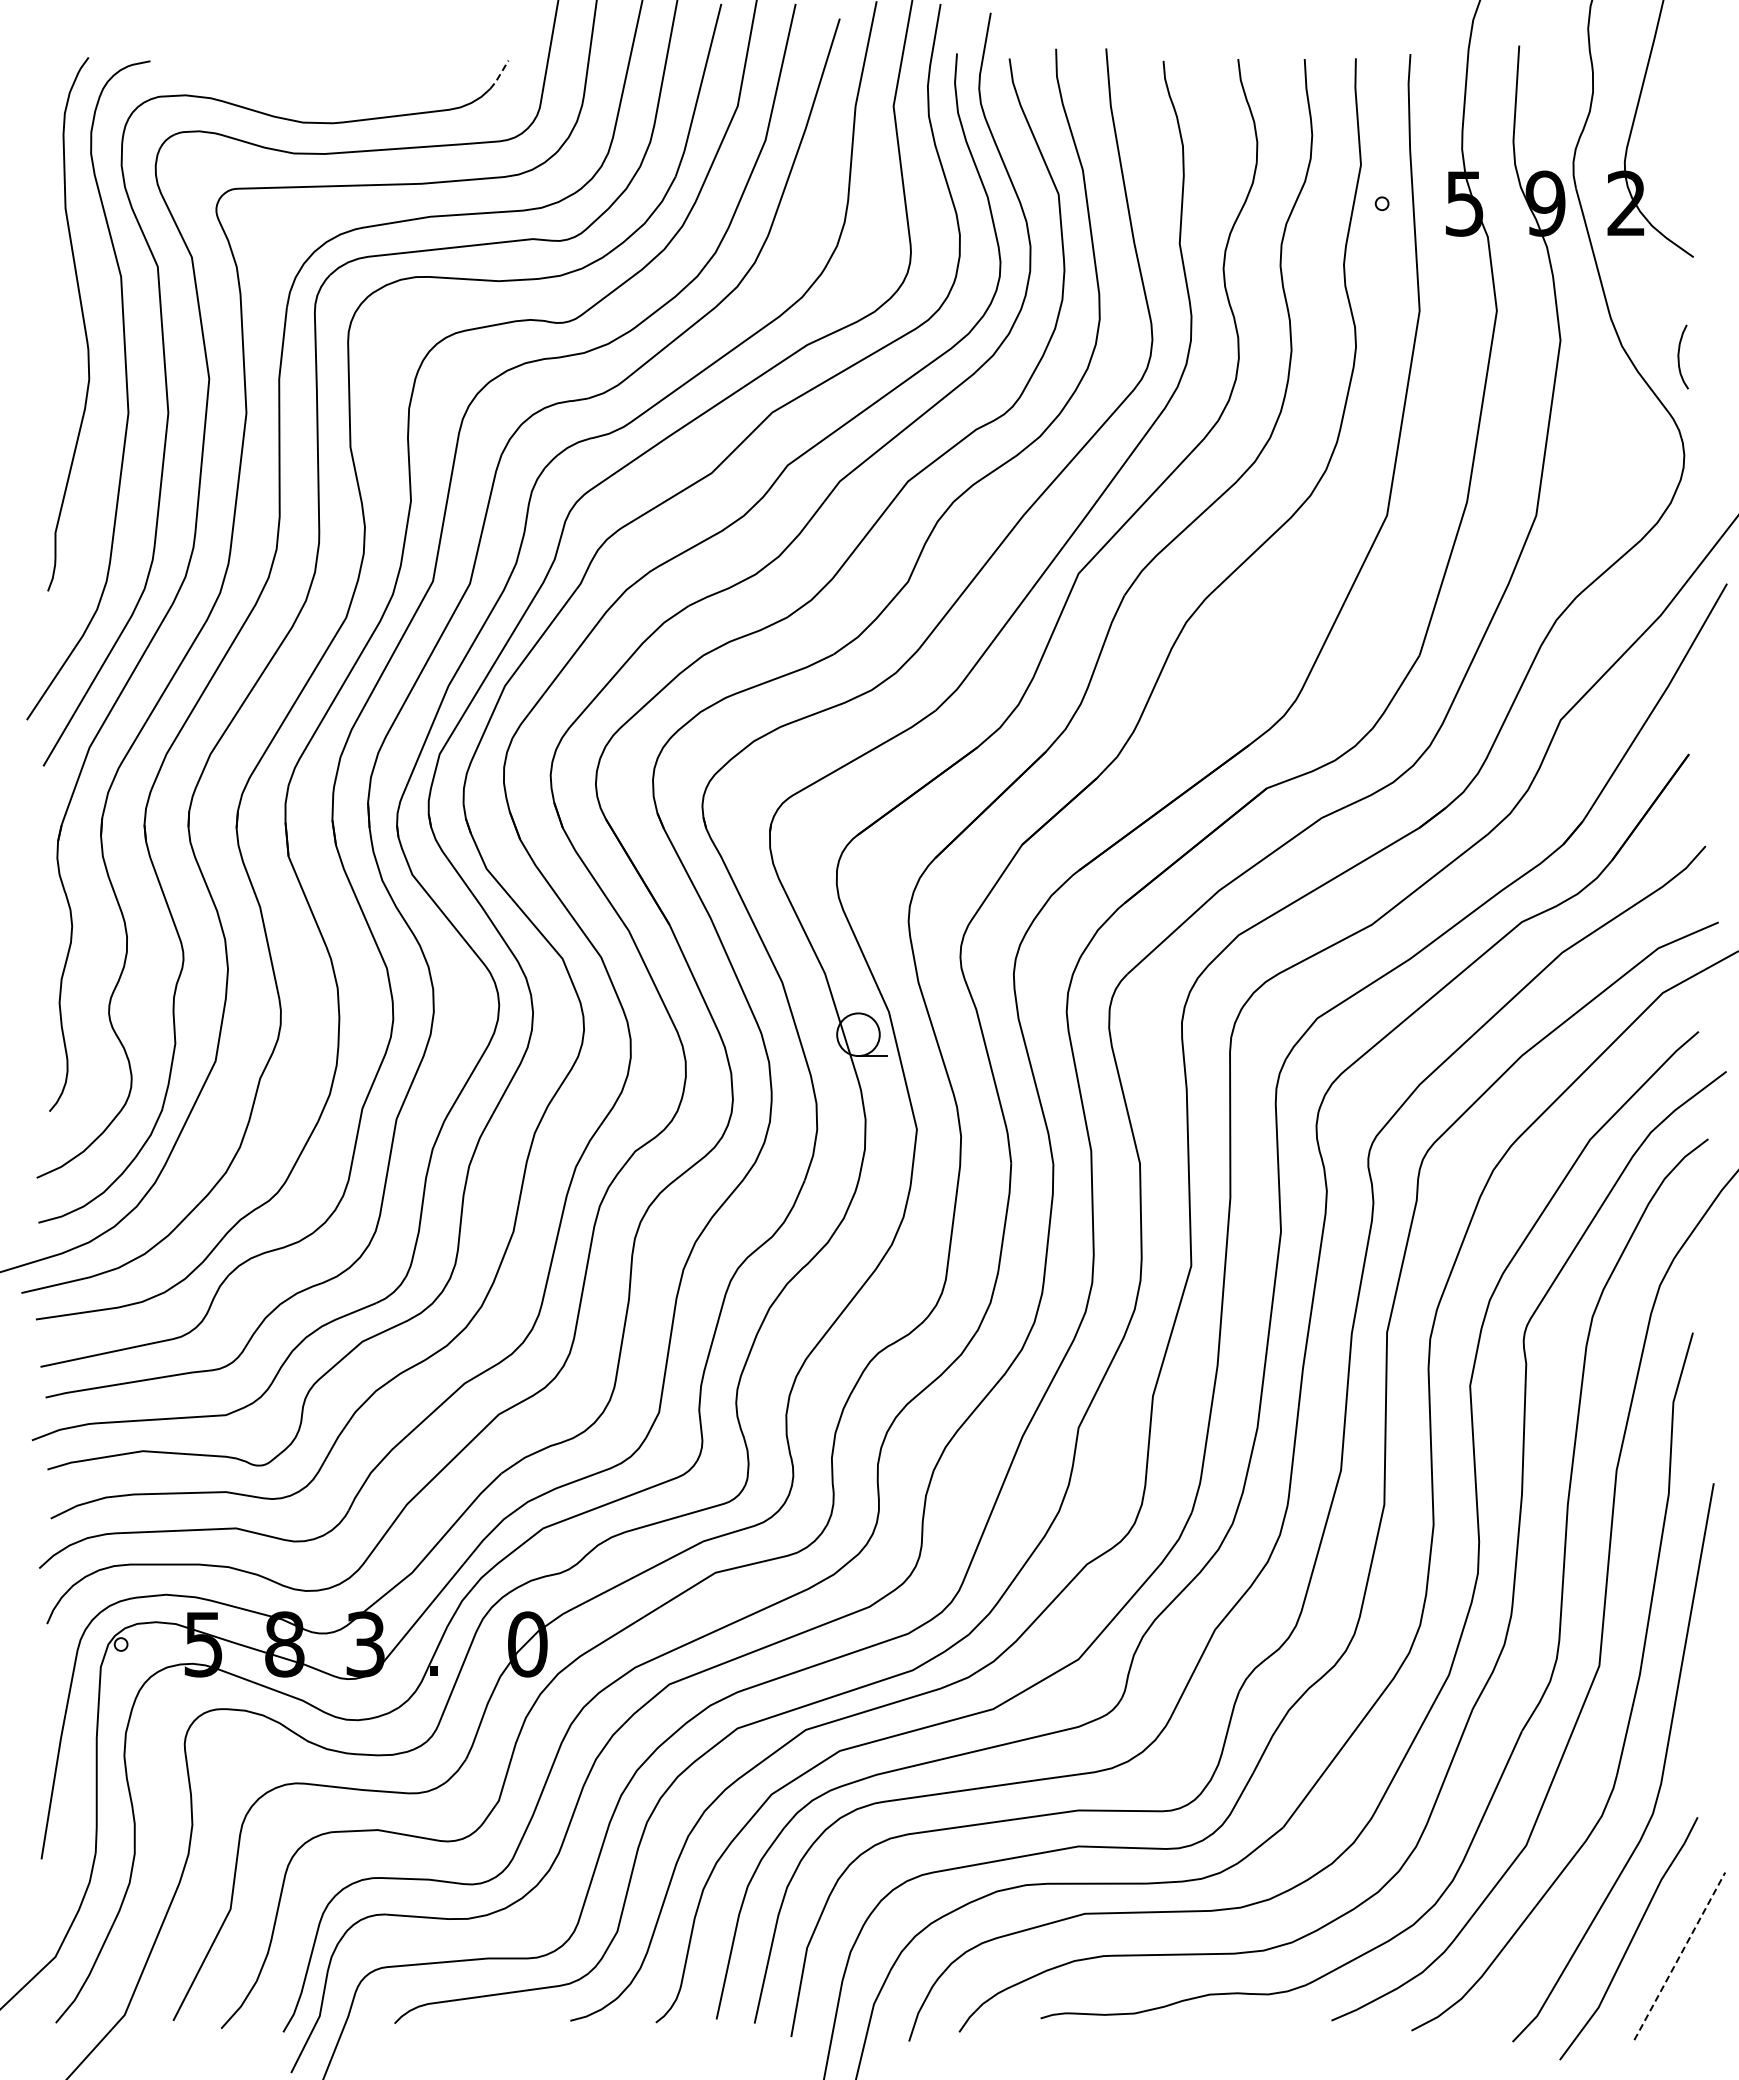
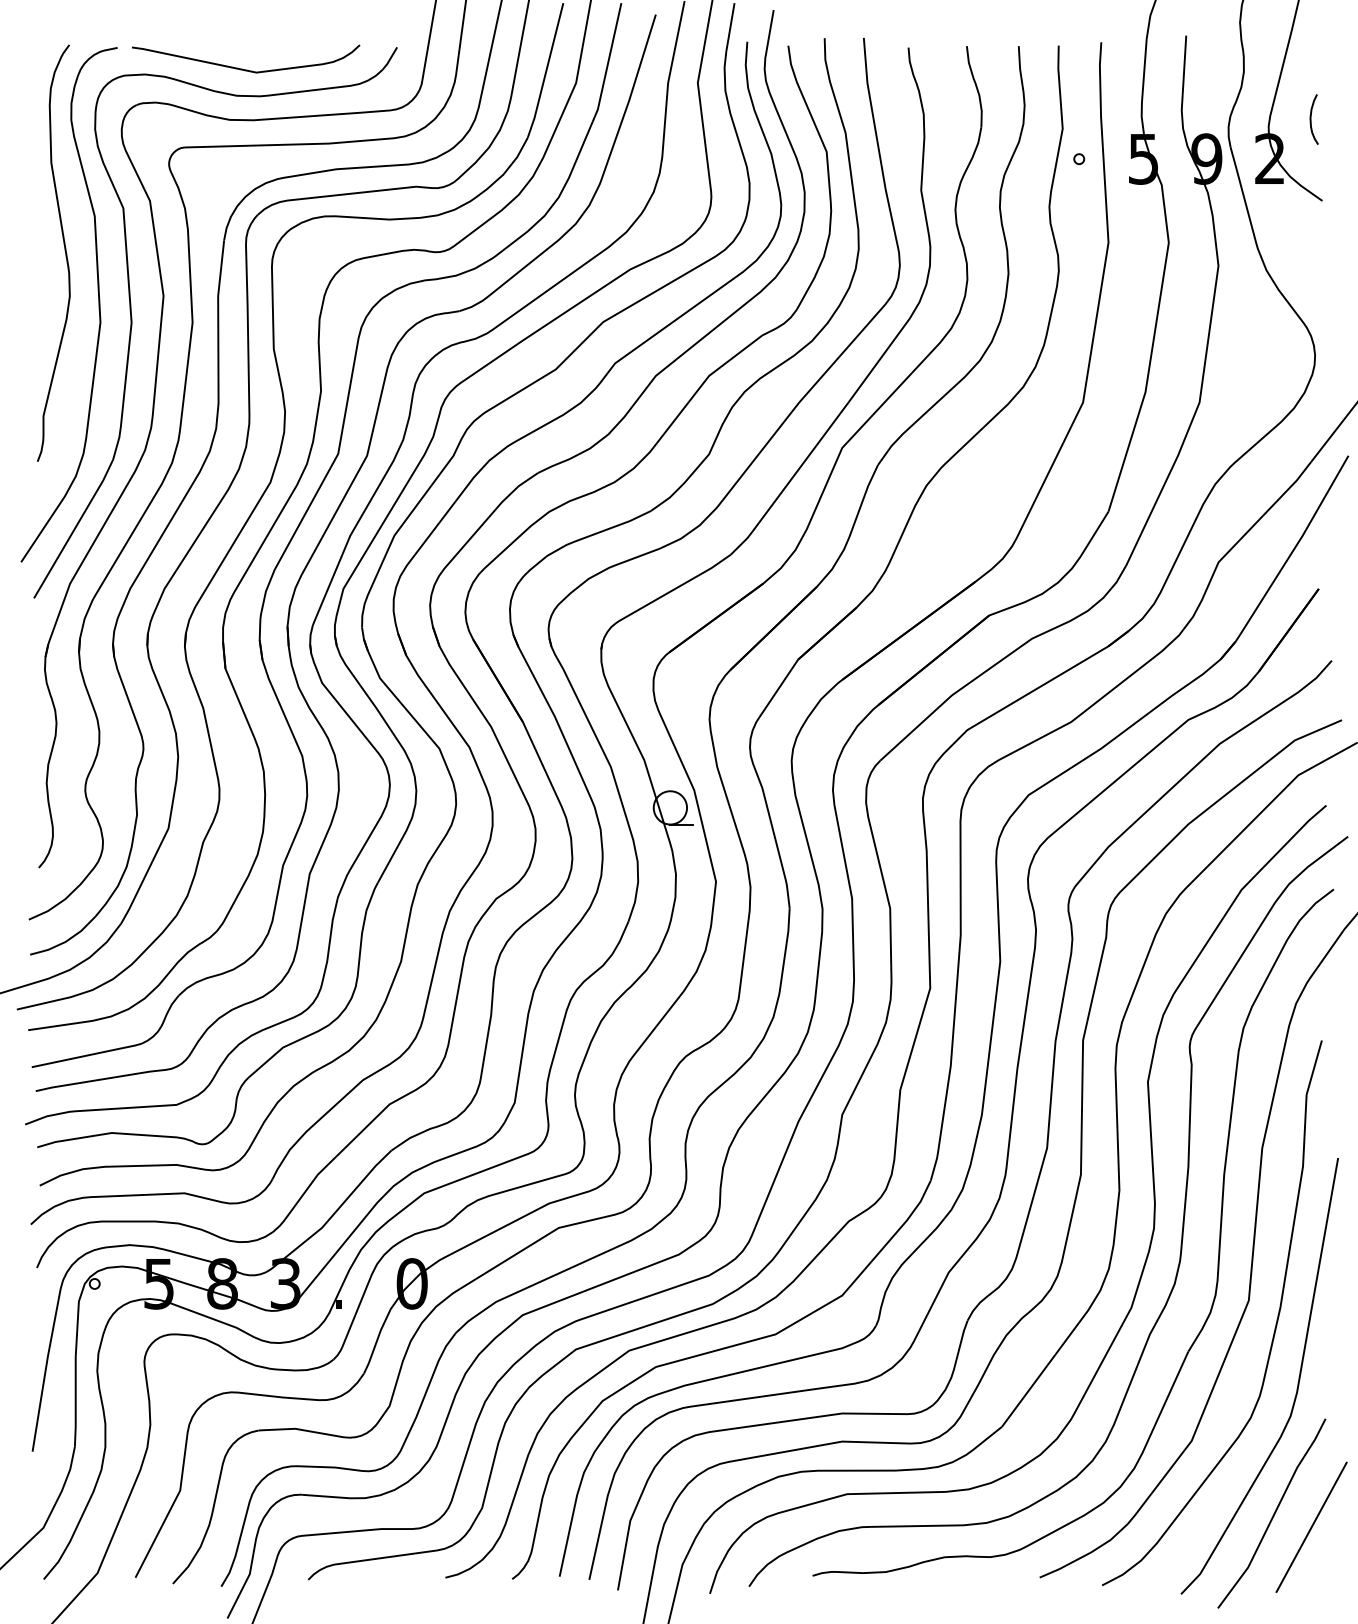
line: (499, 75) -> (390, 59), dashed -> solid
curve: (313, 88) -> (244, 69), added
curve: (1679, 356) -> (1311, 119), moved
line: (1680, 1955) -> (1312, 1526), dashed -> solid

